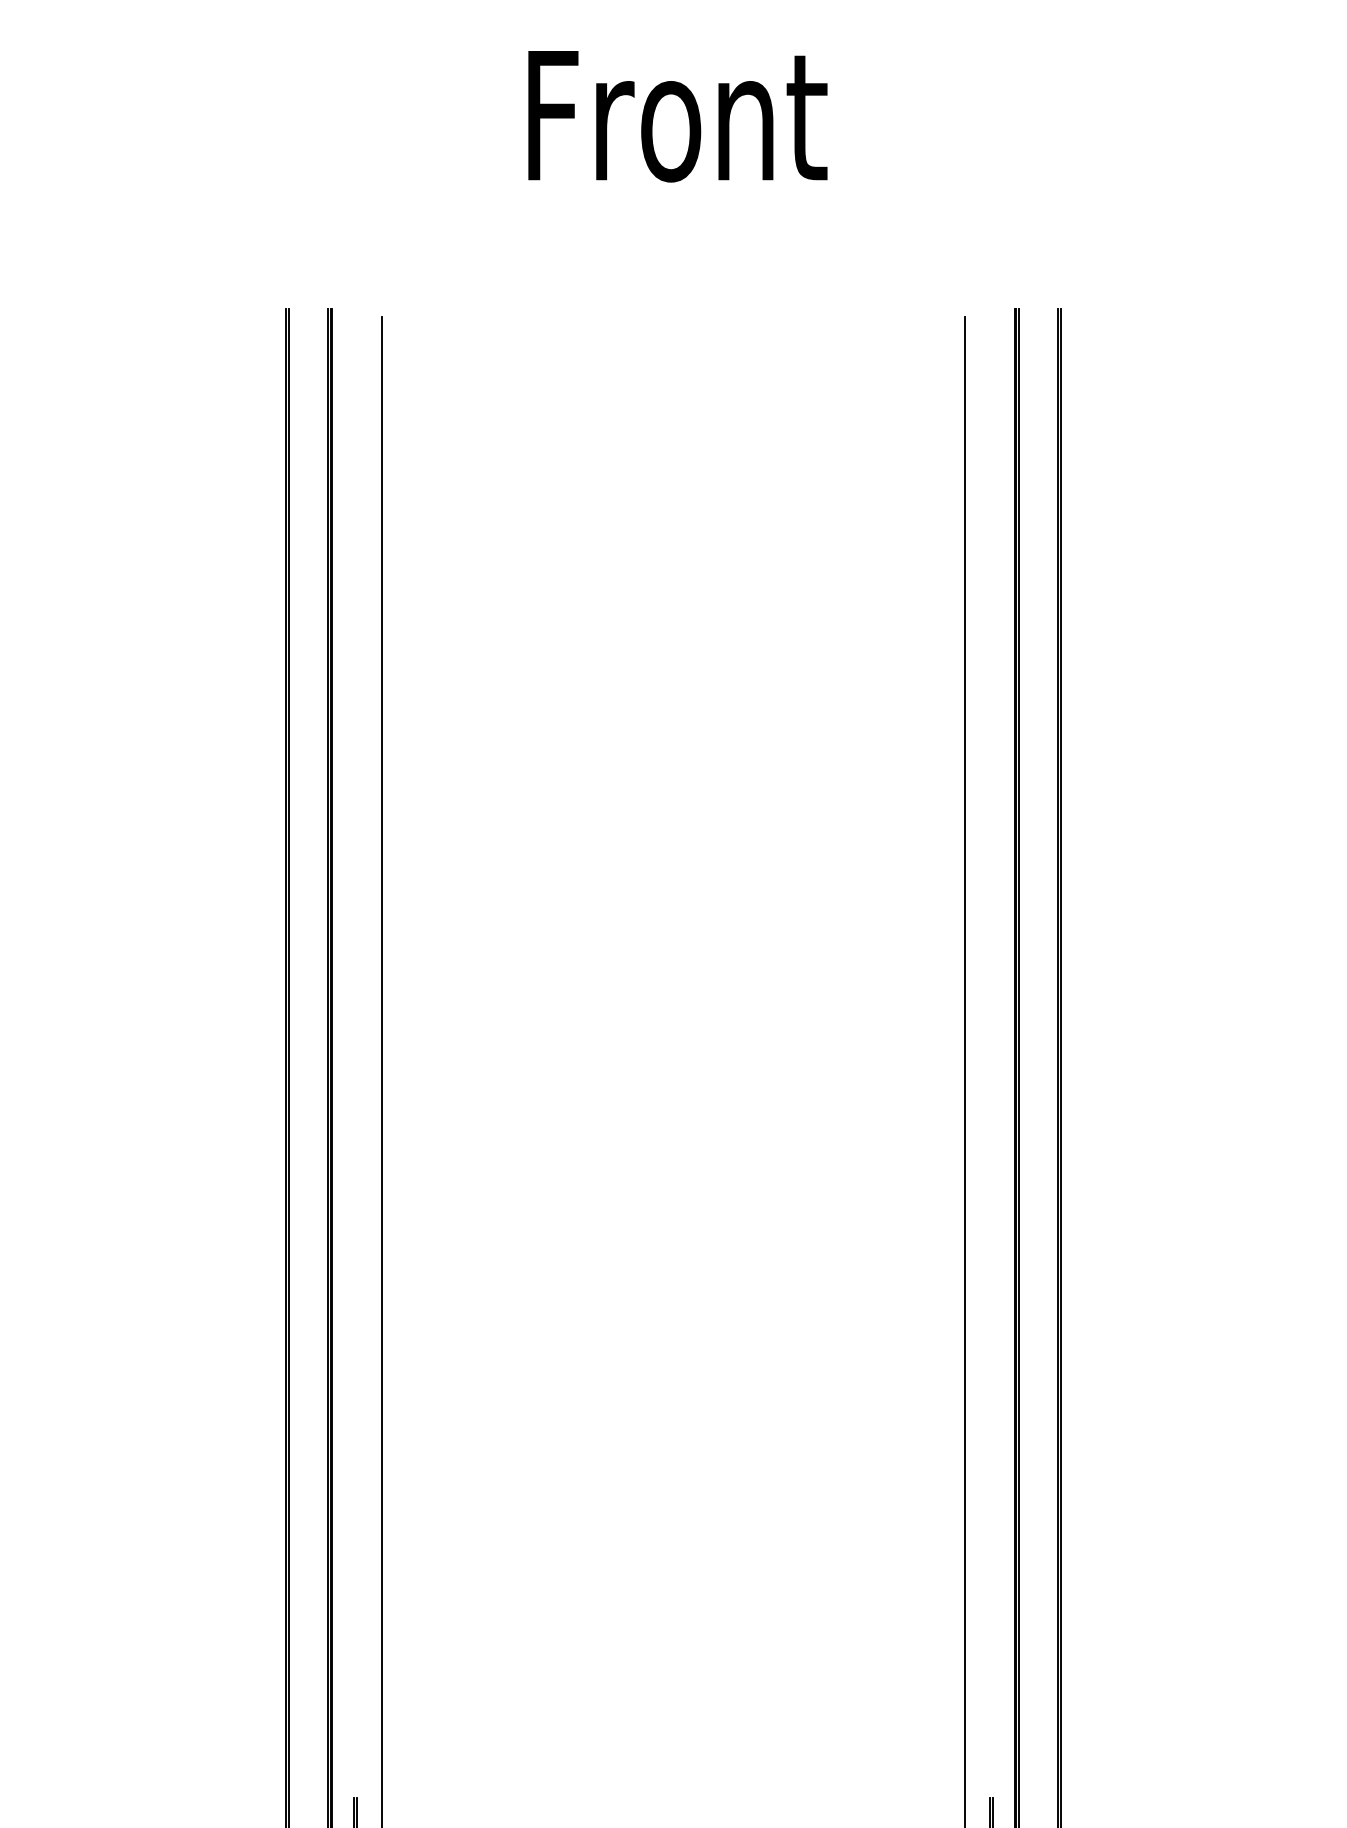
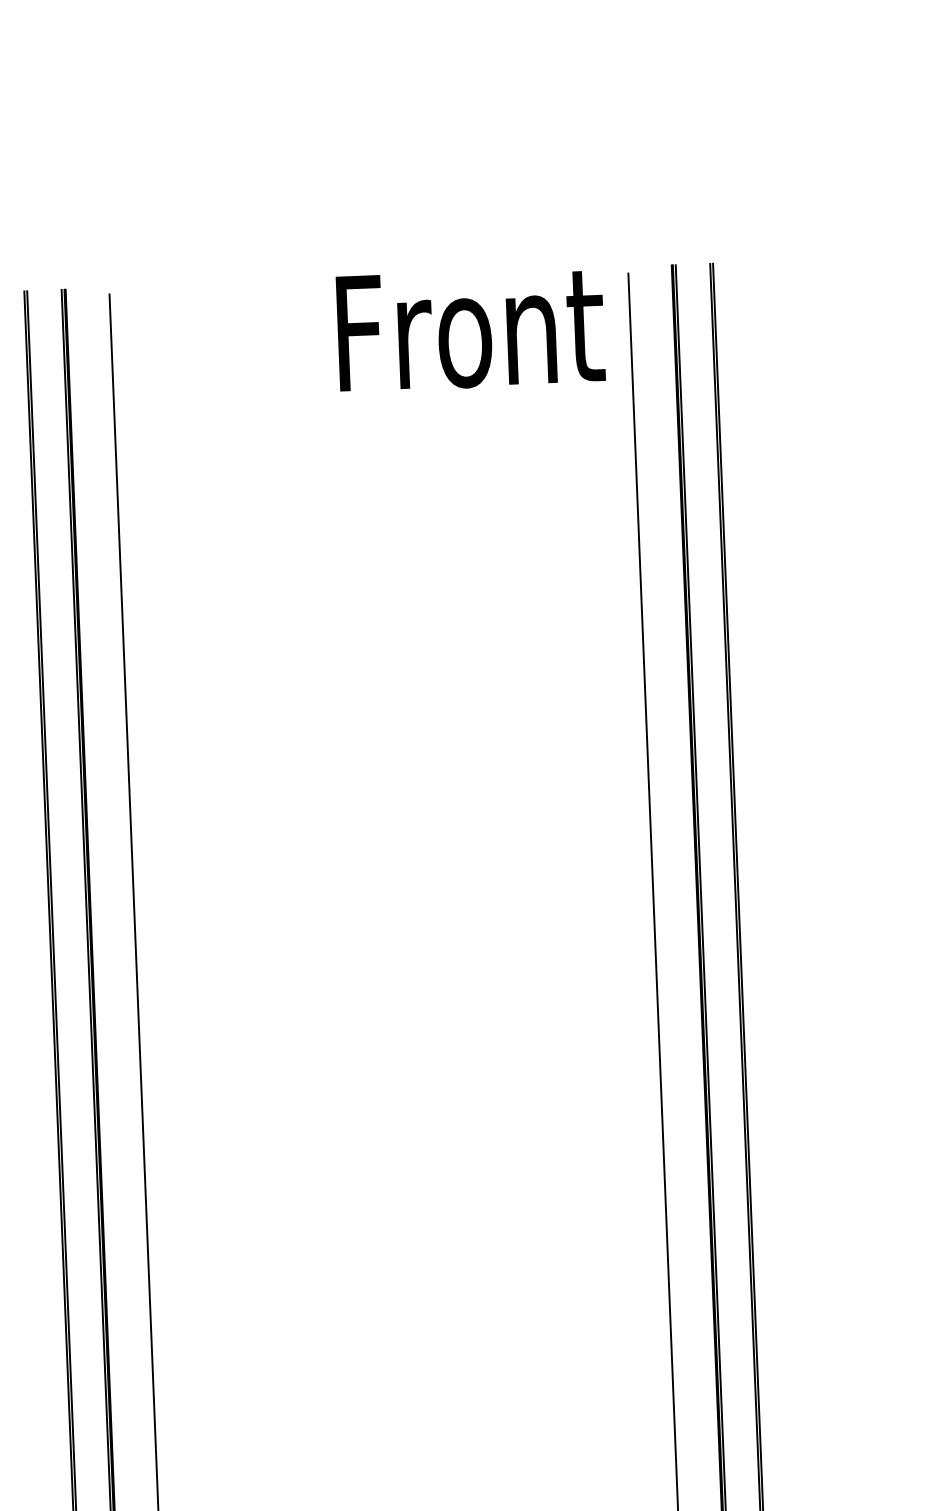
text: (677, 116) -> (470, 329), moved

